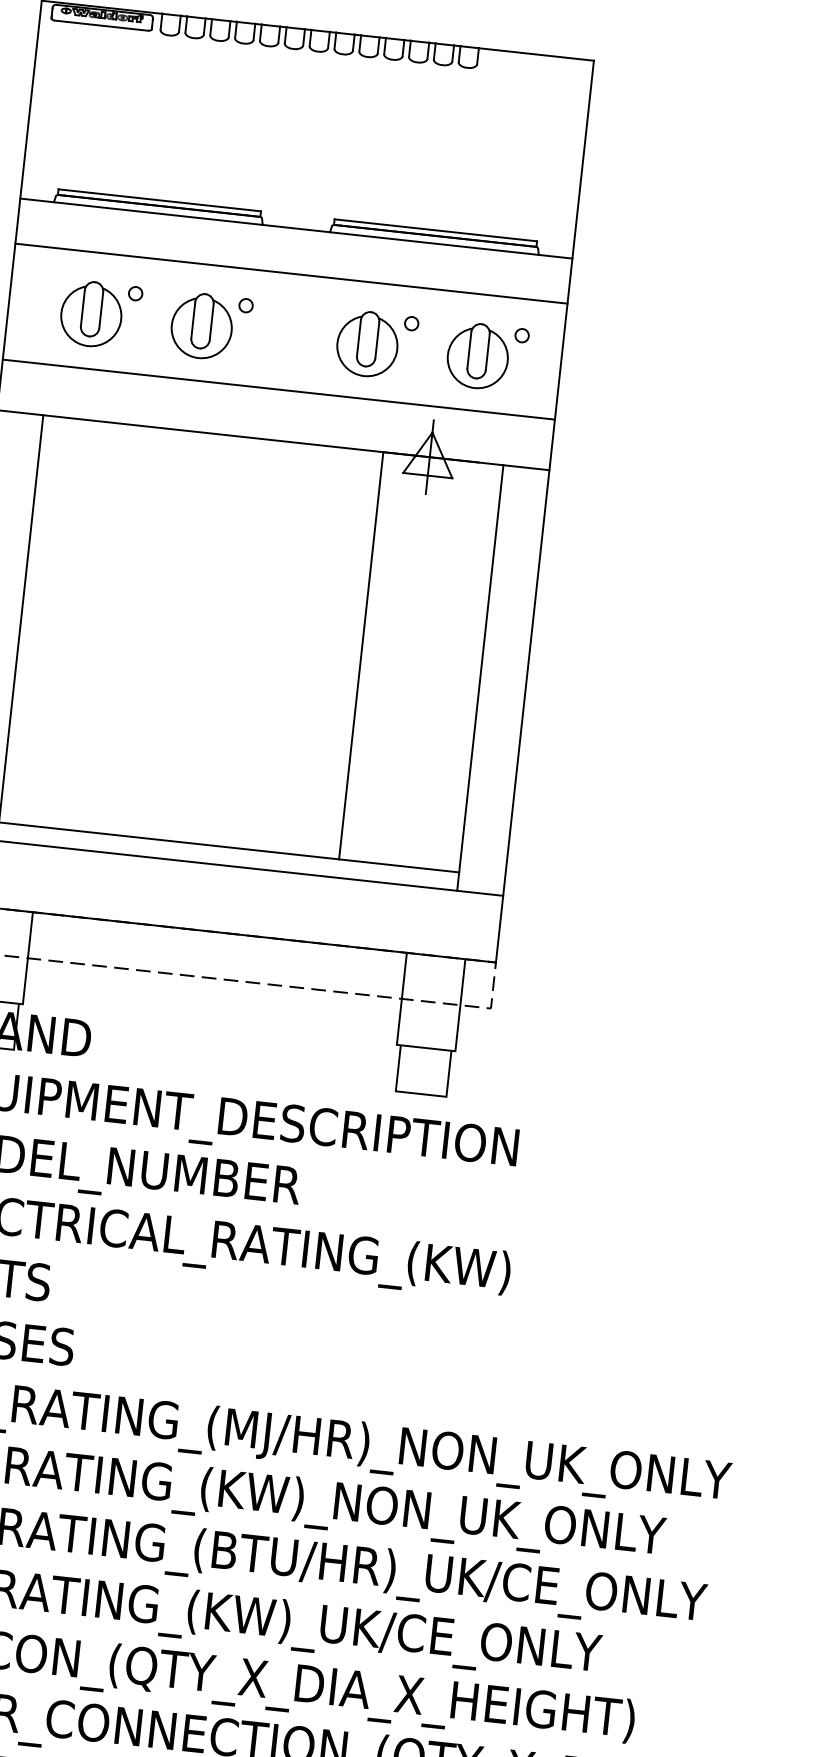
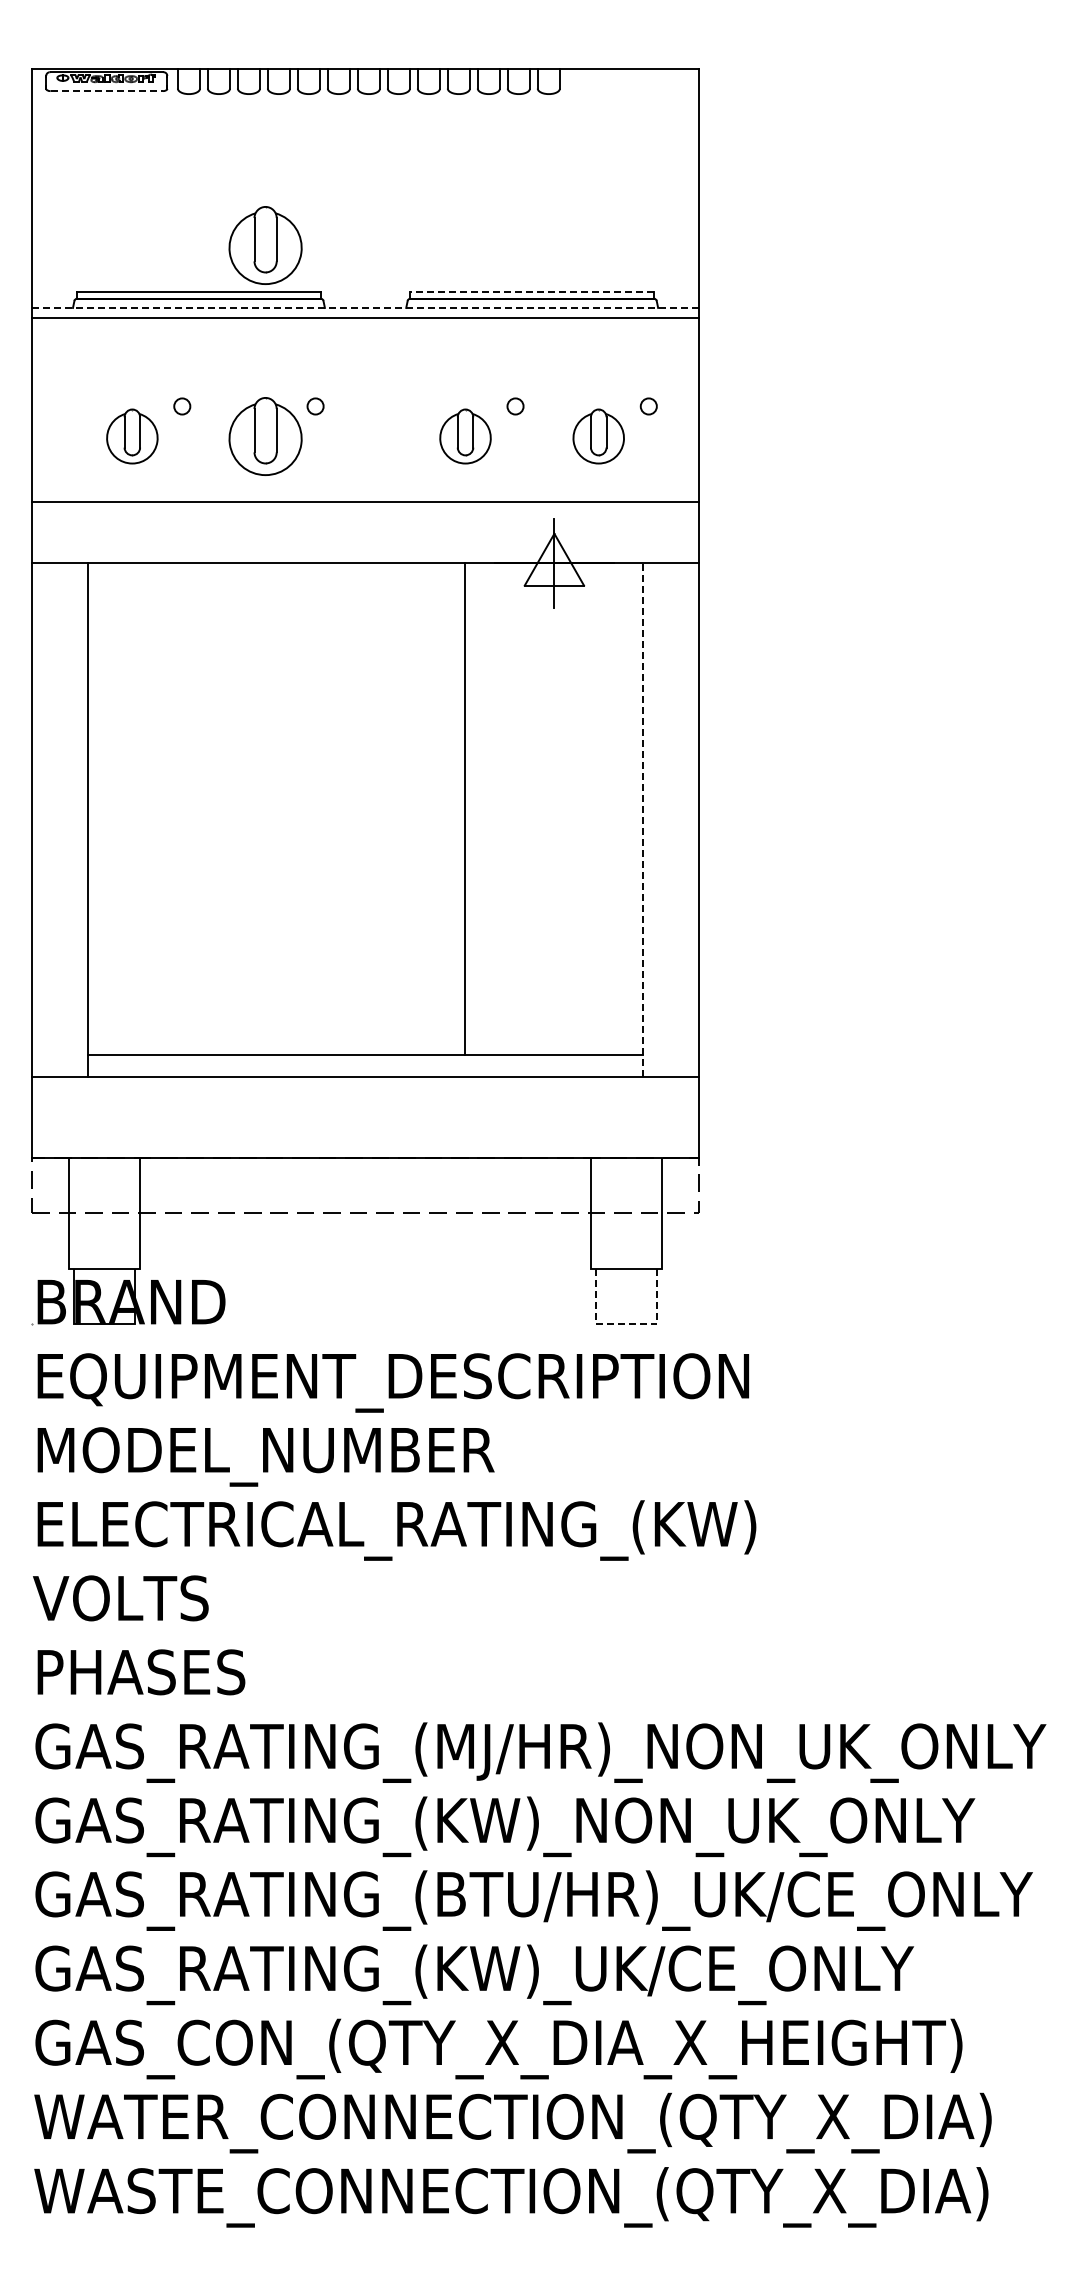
line: (102, 26) -> (107, 91), solid -> dashed
part: (219, 167) -> (265, 245), added
line: (296, 228) -> (365, 307), solid -> dashed
line: (435, 229) -> (531, 291), solid -> dashed
line: (291, 273) -> (365, 318), moved
part: (91, 314) -> (132, 436), size x0.7
part: (367, 344) -> (465, 436), size x0.7
part: (477, 356) -> (598, 436), size x0.7
line: (361, 655) -> (465, 808), moved
line: (480, 678) -> (643, 820), solid -> dashed
line: (421, 1094) -> (626, 1324), solid -> dashed

